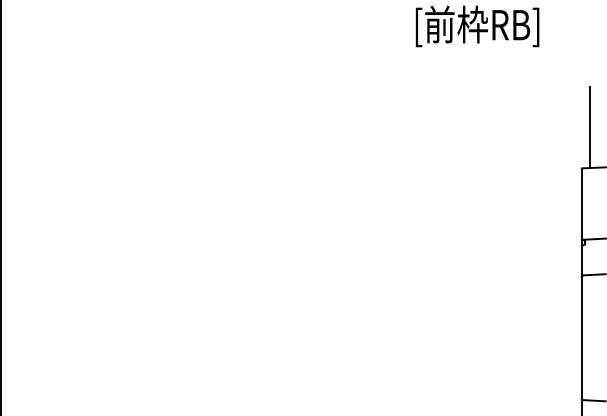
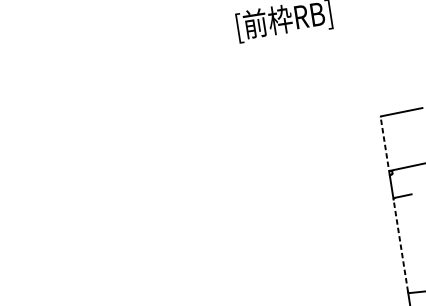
line: (589, 127) -> (381, 84), removed
line: (581, 207) -> (385, 146), solid -> dashed
line: (581, 337) -> (400, 245), solid -> dashed

